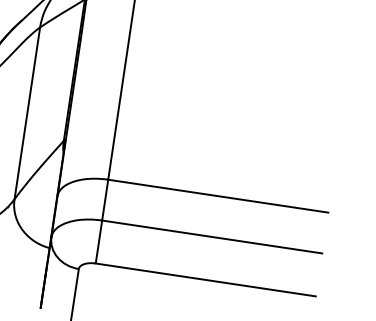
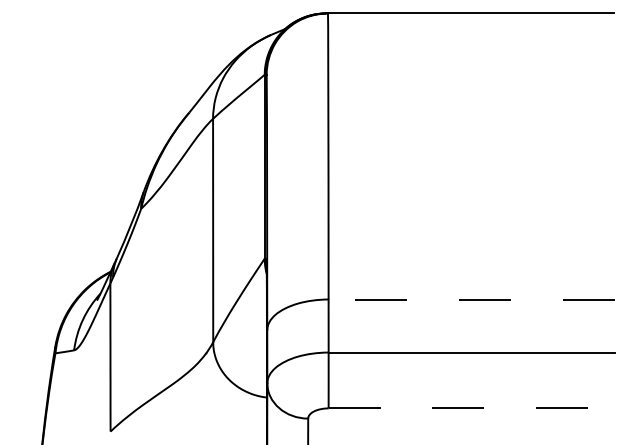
line: (218, 196) -> (471, 299), solid -> dashed
line: (206, 280) -> (472, 408), solid -> dashed

